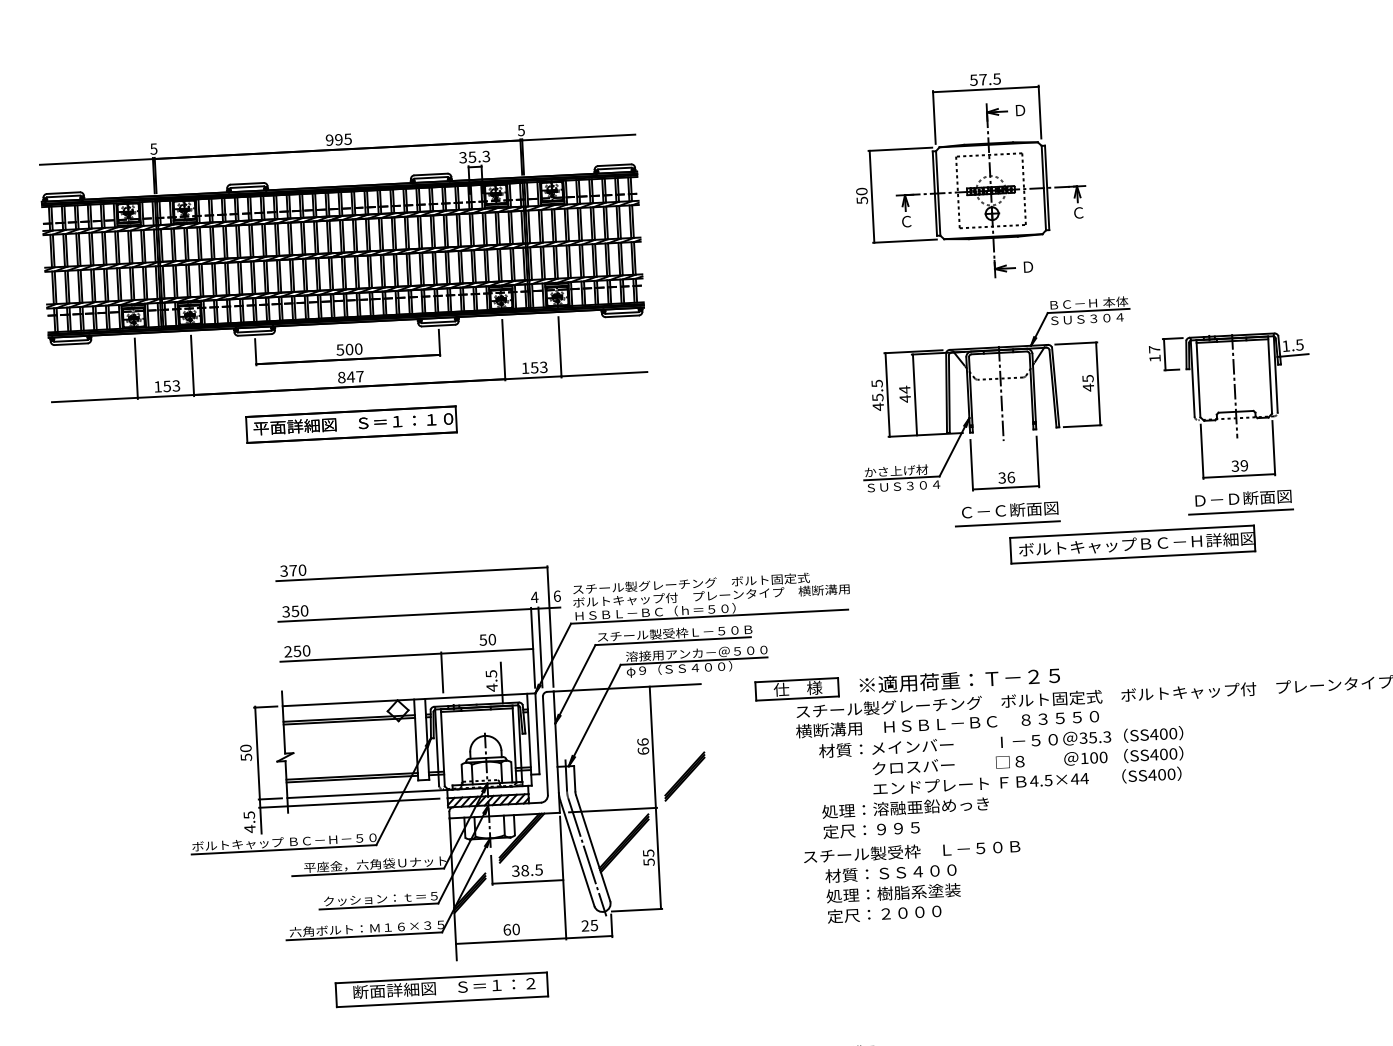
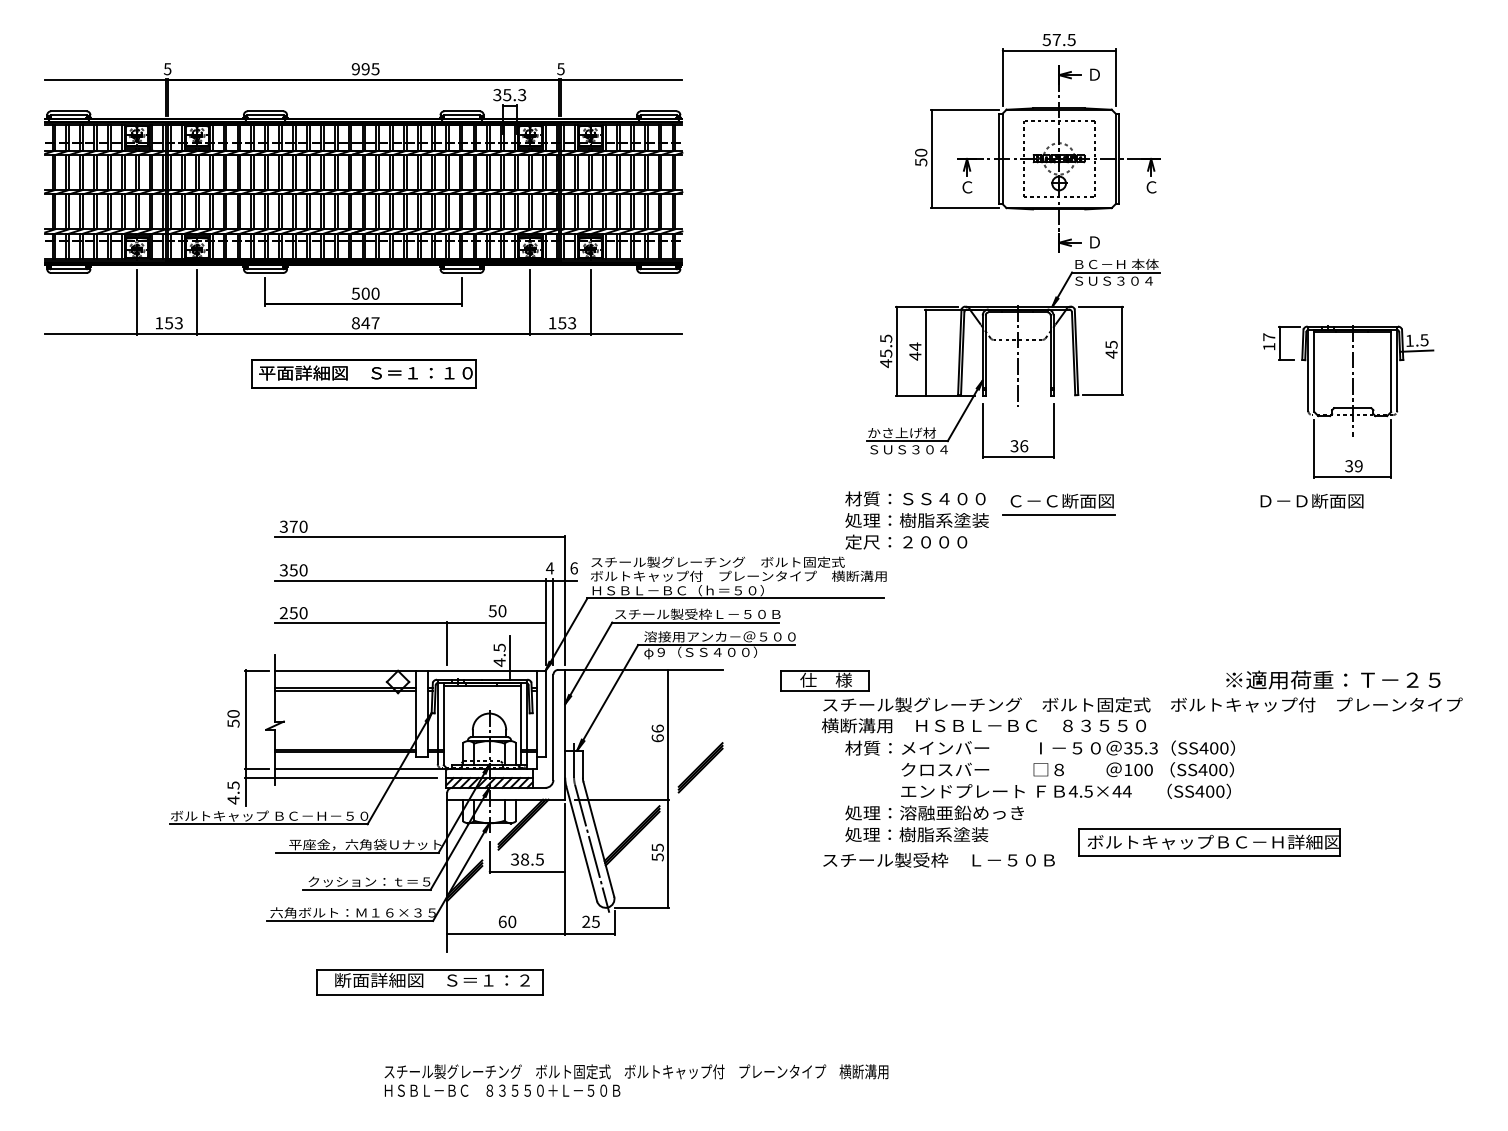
part: (997, 396) -> (1013, 358), moved
part: (1231, 405) -> (1348, 401), moved
line: (1240, 512) -> (1308, 515), removed
part: (1132, 544) -> (1209, 842), moved
text: (959, 679) -> (1333, 679), moved
text: (889, 828) -> (916, 834), 定尺：９９５ -> 処理：樹脂系塗装
text: (892, 893) -> (916, 520), moved

